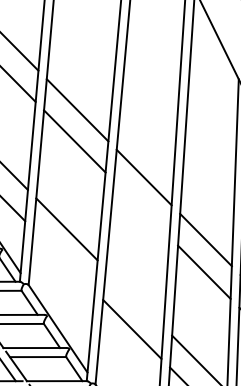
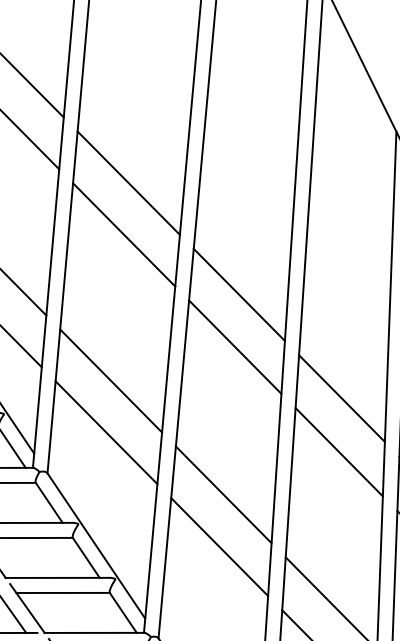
line: (141, 208) -> (234, 346), added
line: (63, 260) -> (105, 432), added
line: (134, 297) -> (223, 494), added

